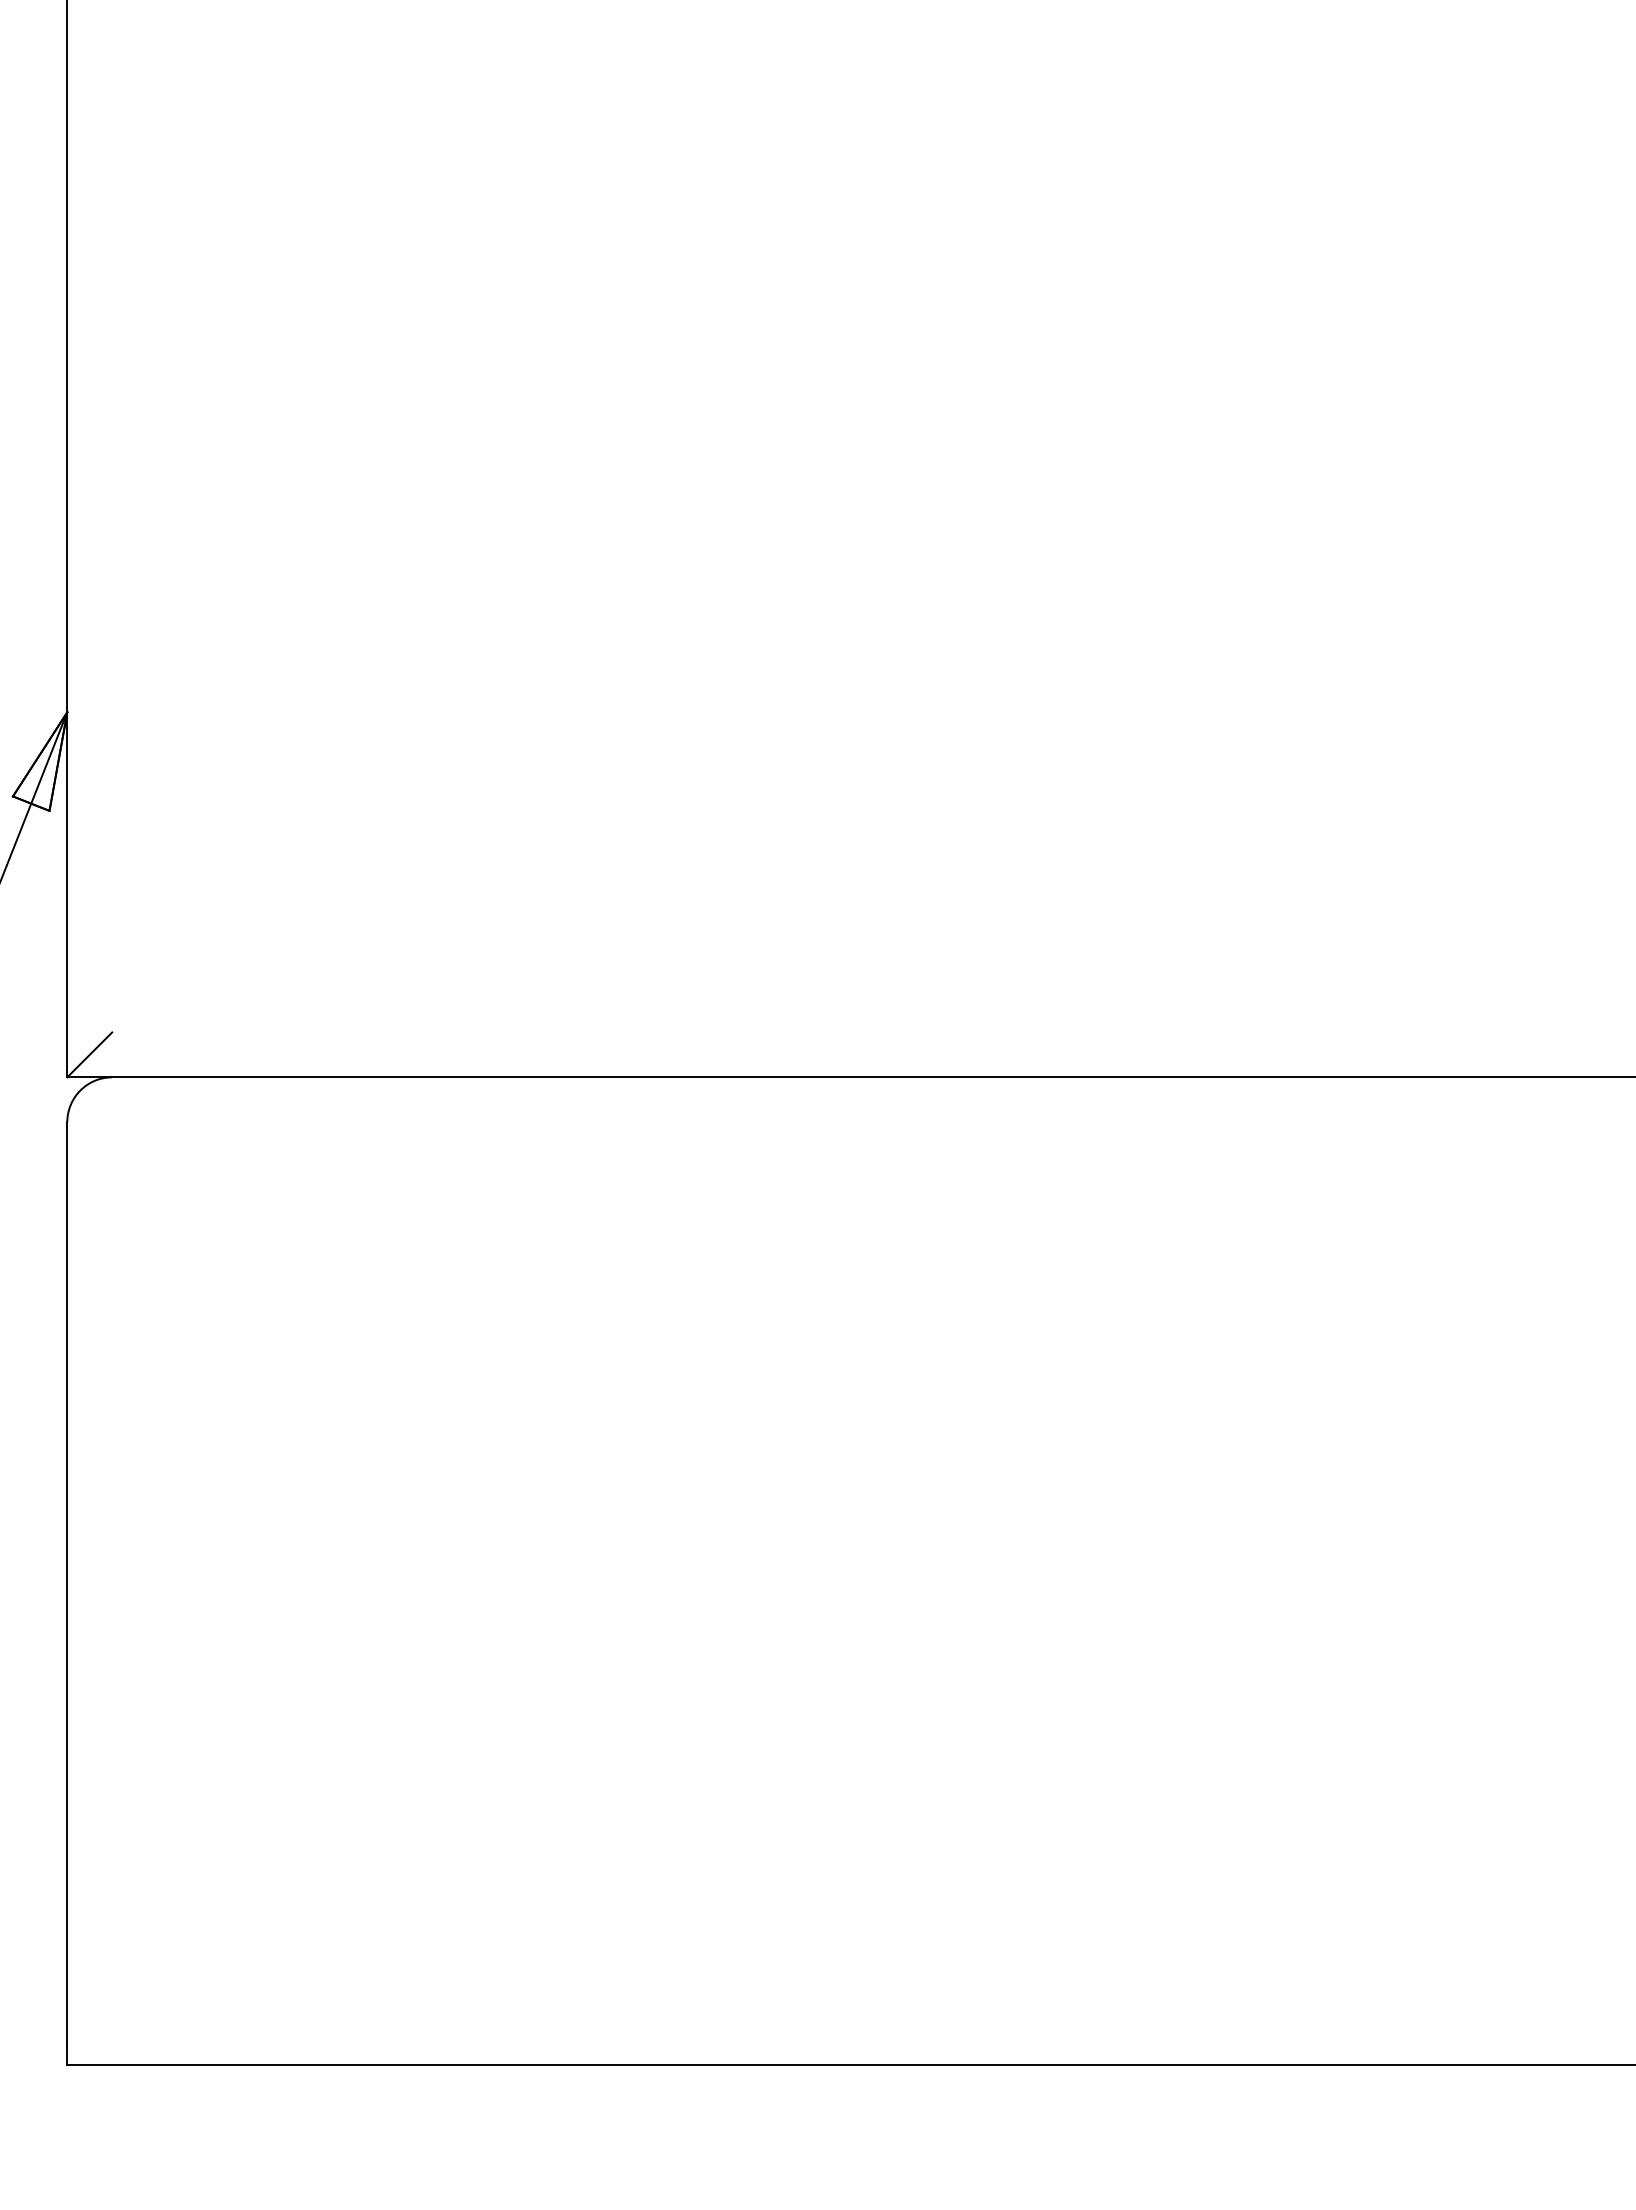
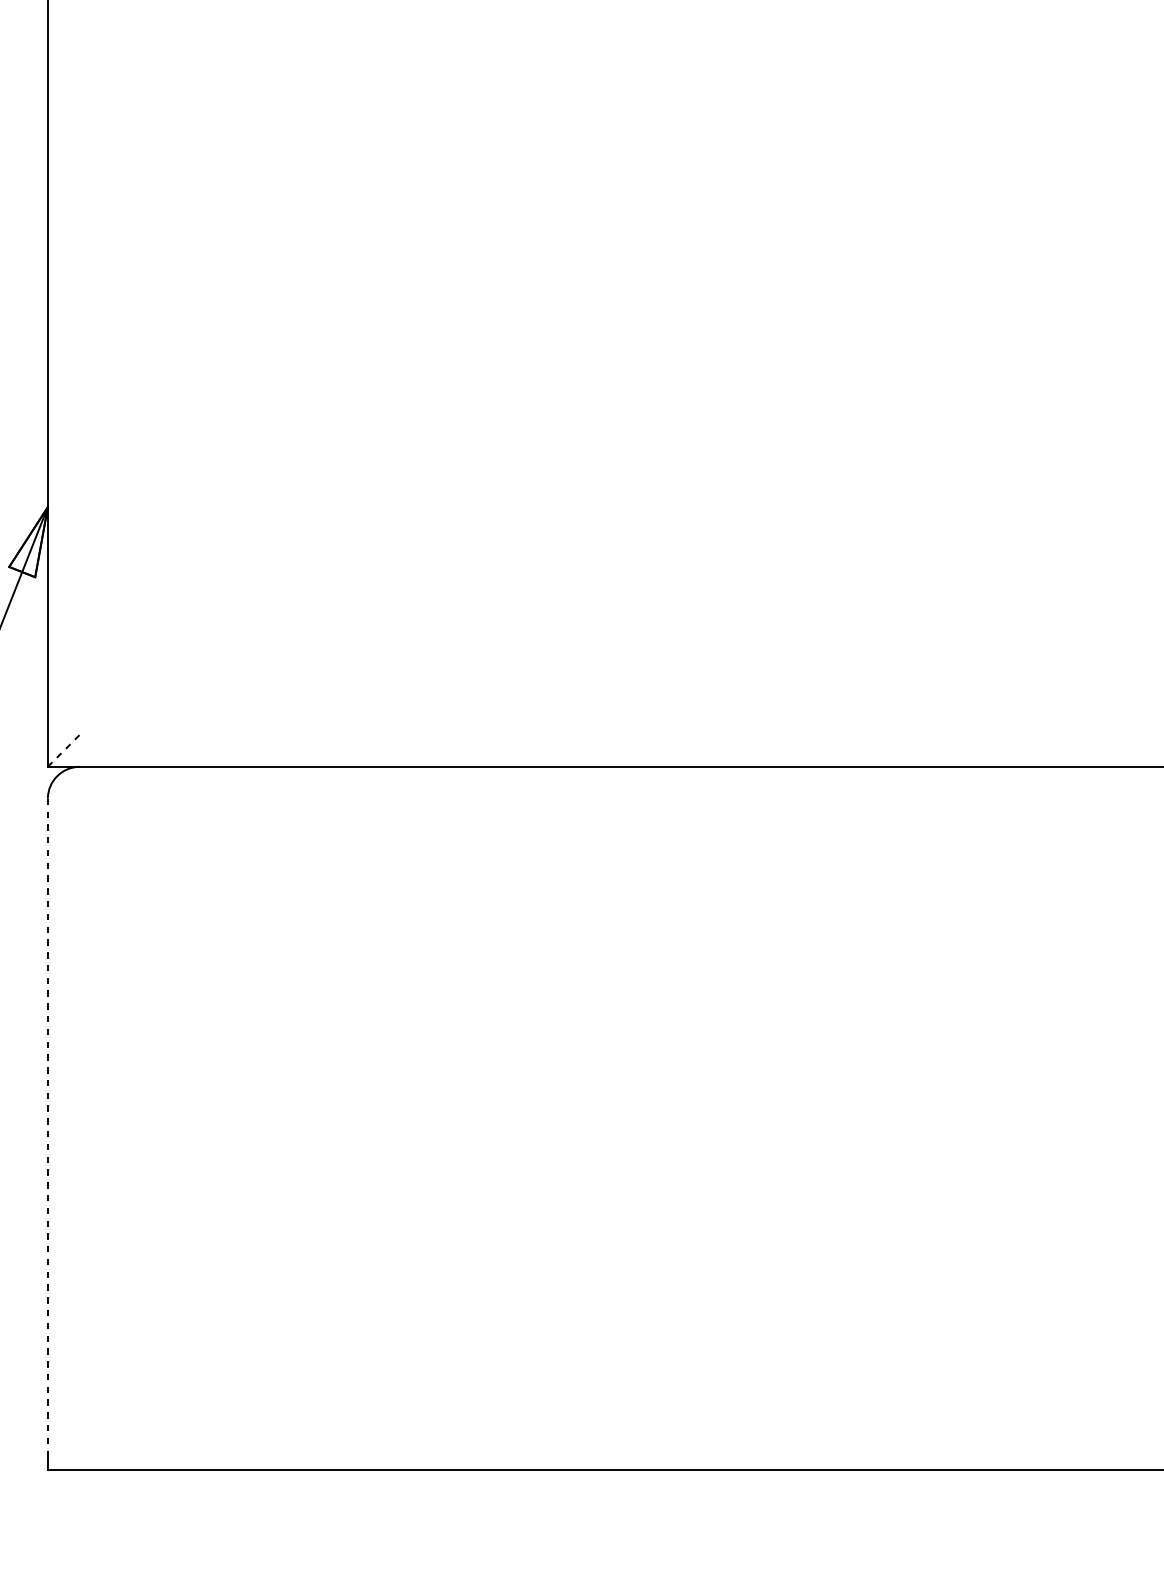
line: (89, 1054) -> (63, 750), solid -> dashed
line: (67, 1583) -> (48, 1126), solid -> dashed

